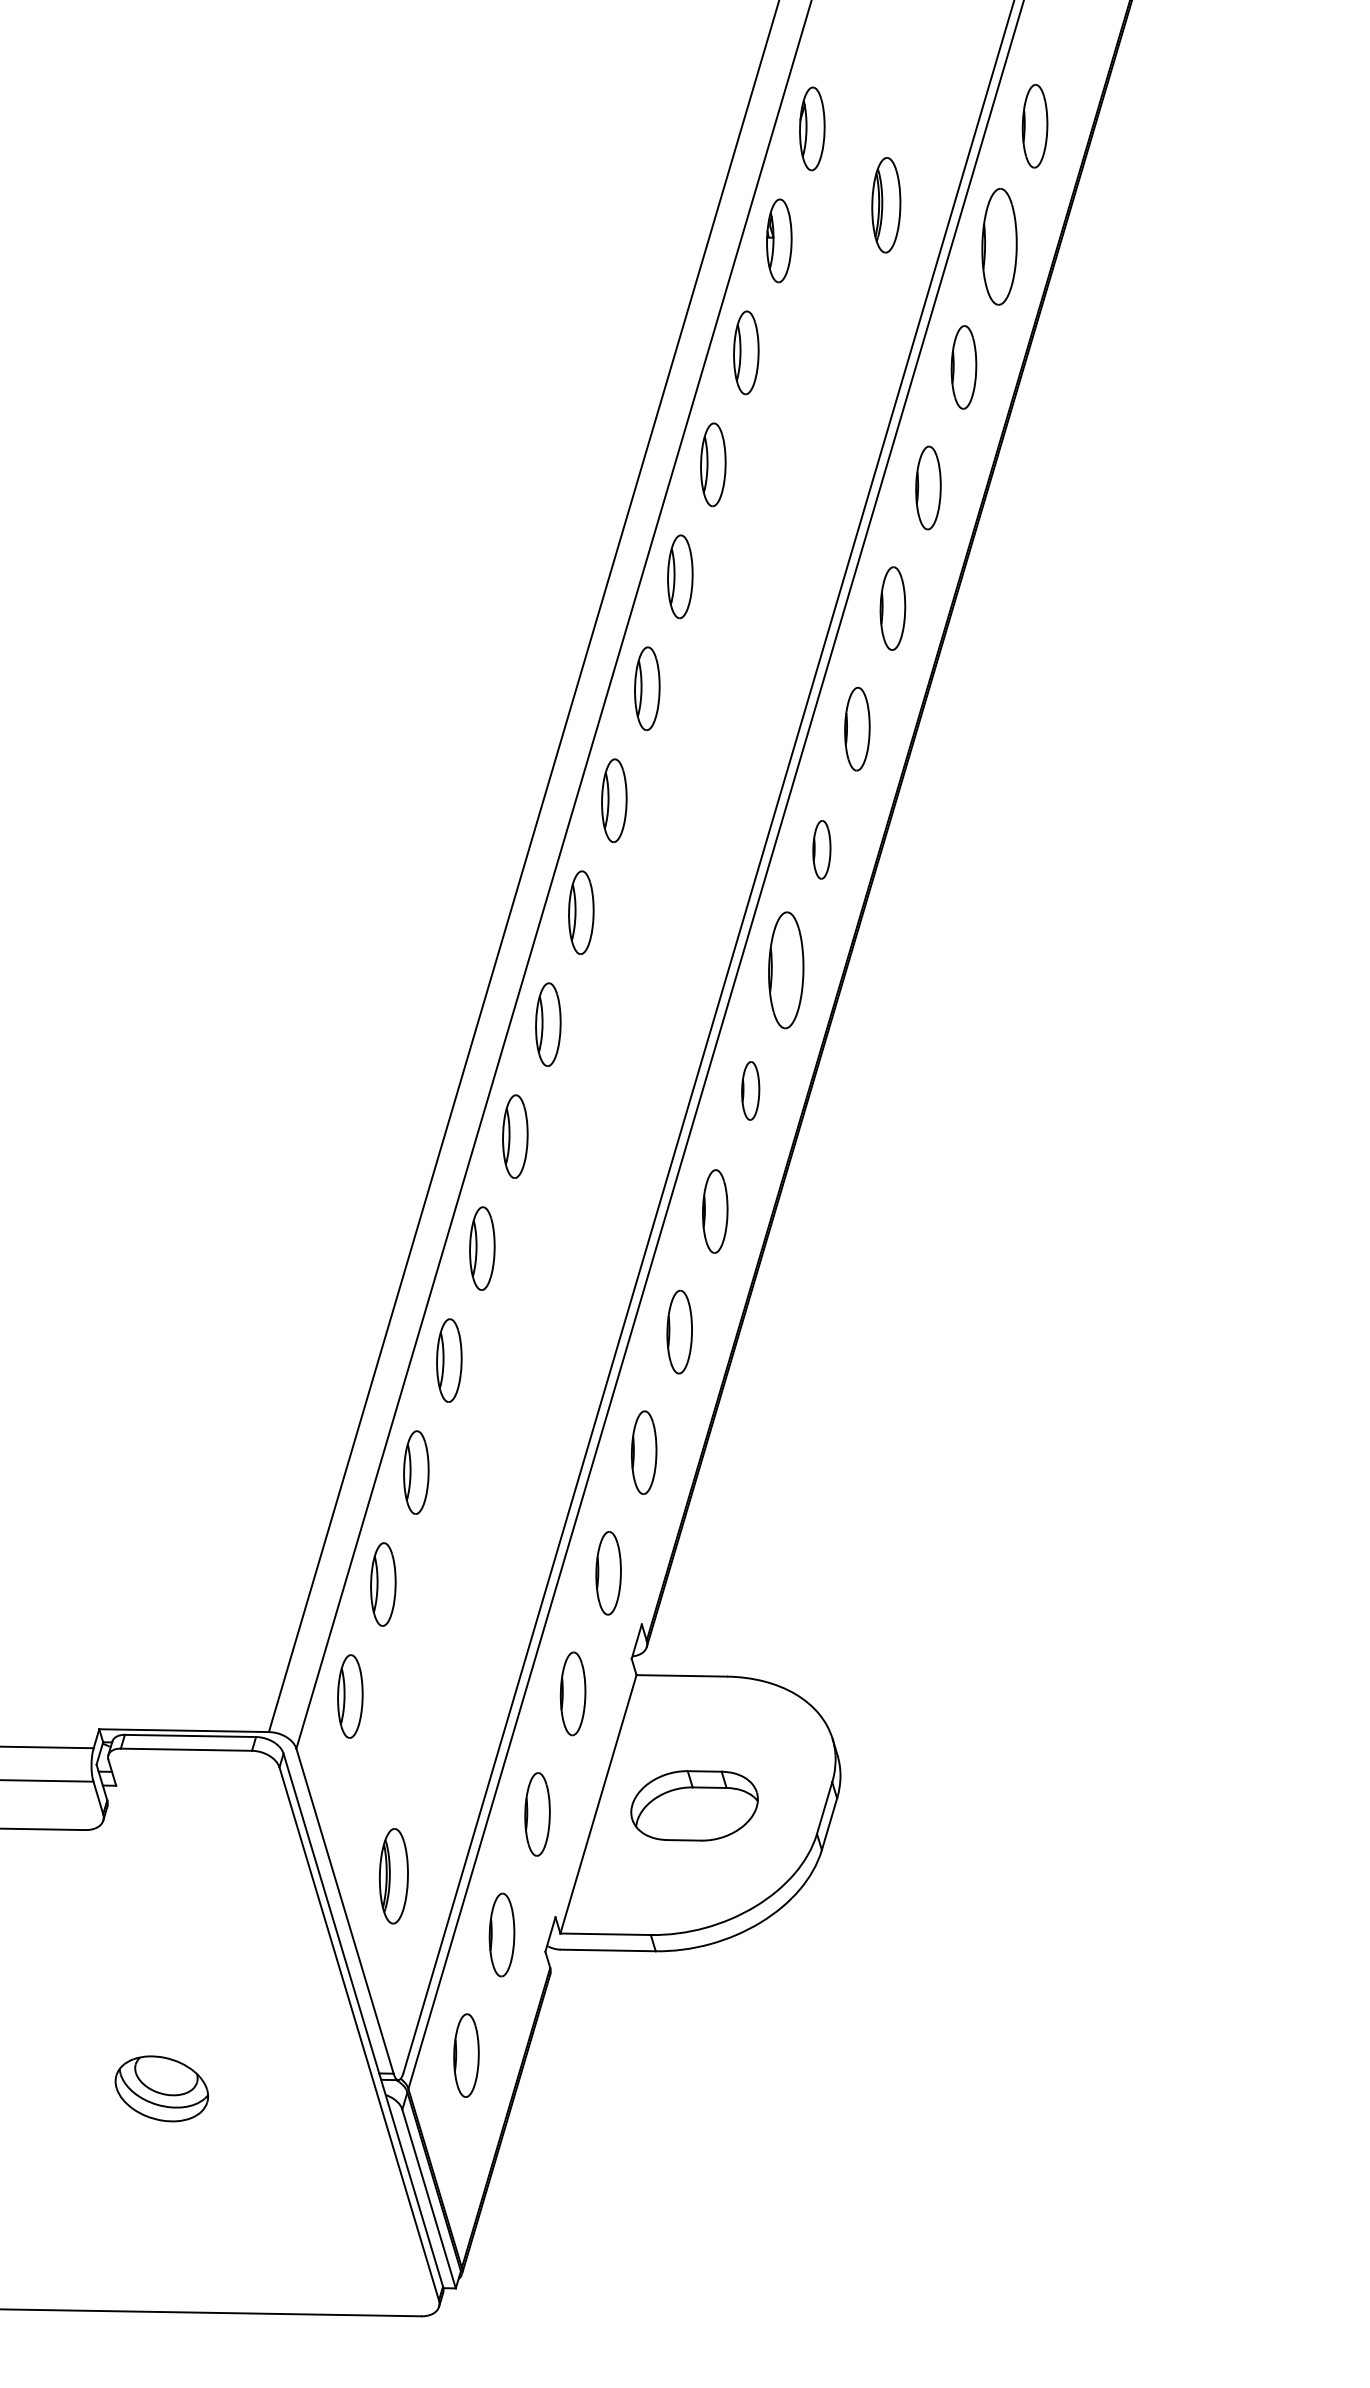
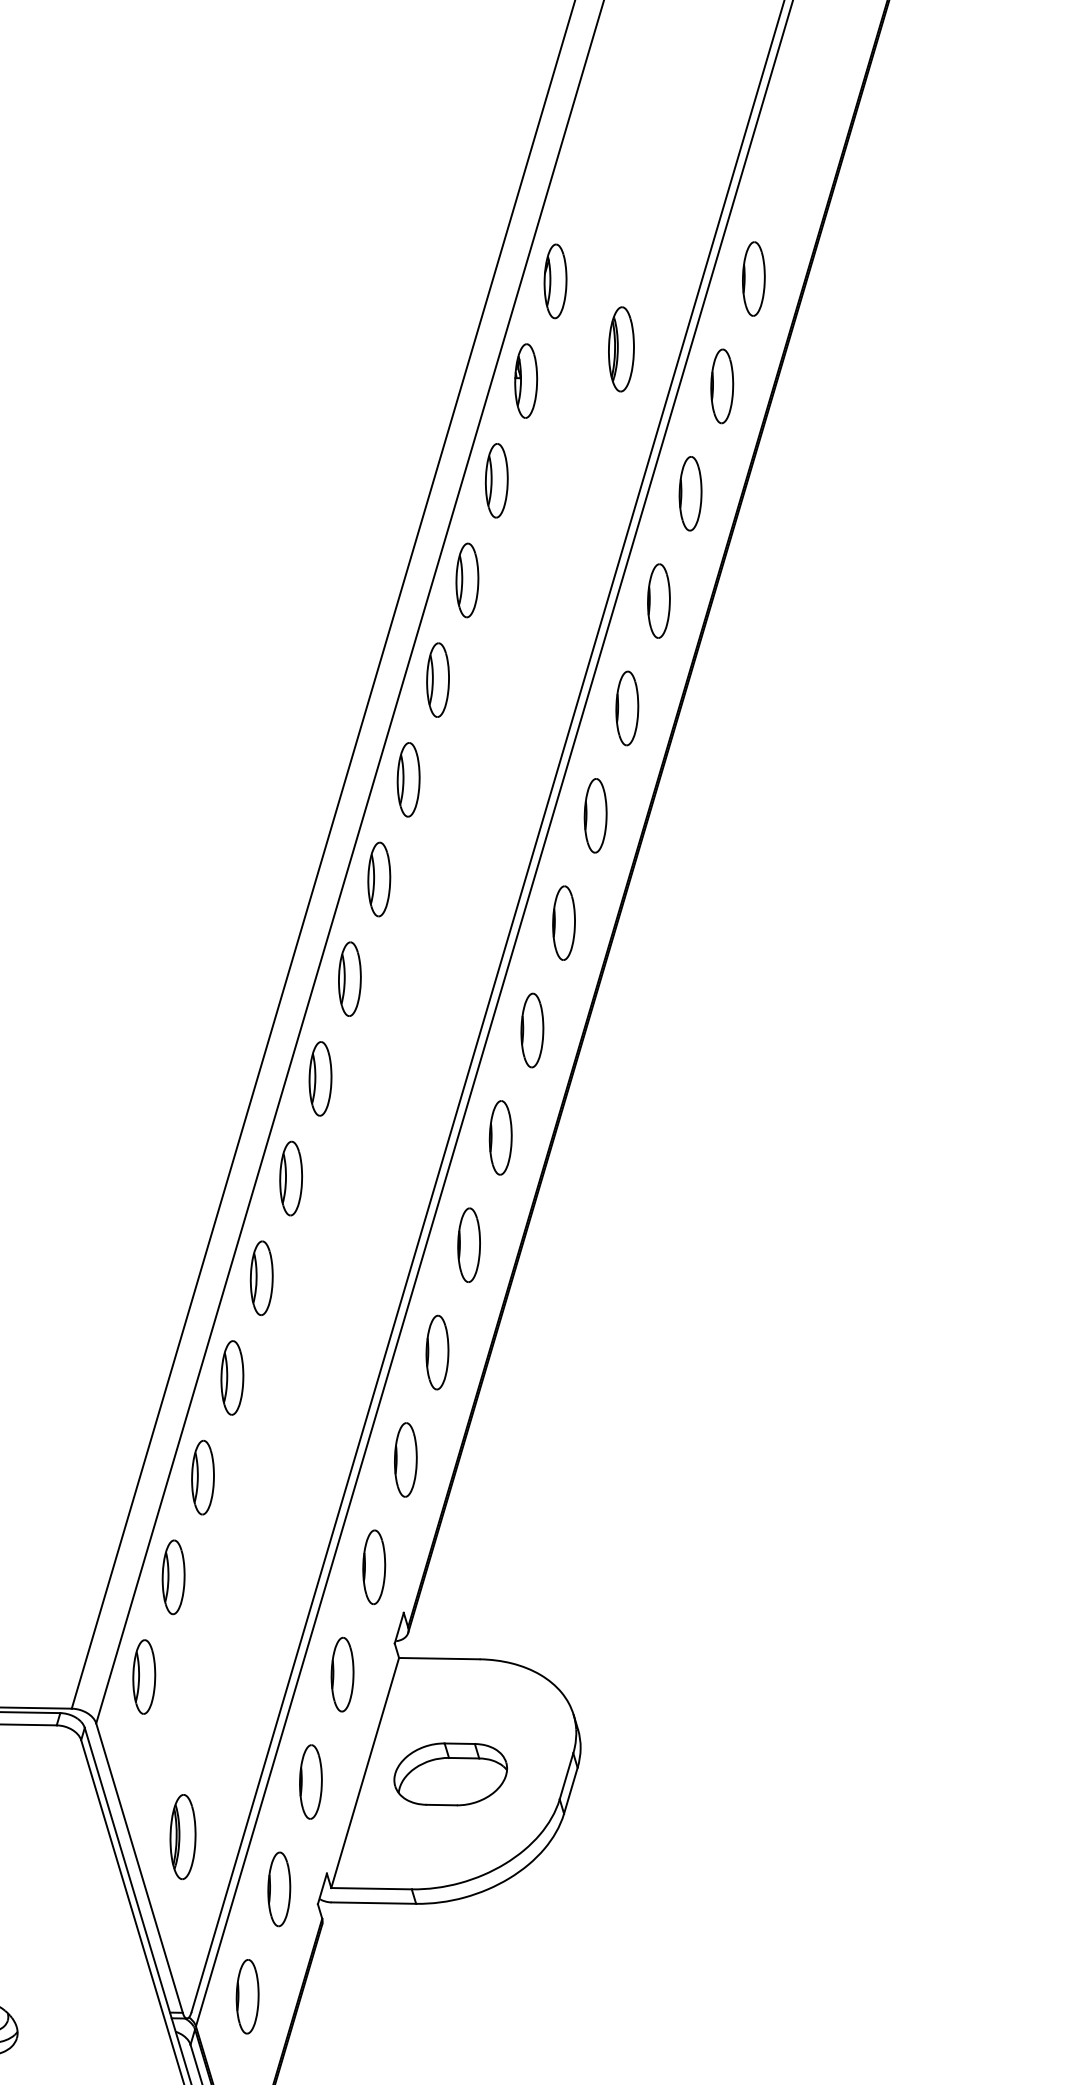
part: (999, 246) -> (722, 386), size x0.71
part: (821, 849) -> (563, 922), size x1.43
part: (786, 970) -> (532, 1030), size x0.71
part: (750, 1090) -> (500, 1137), size x1.43

